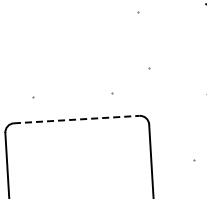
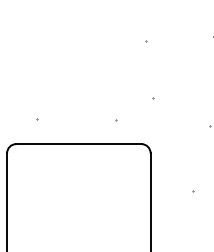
line: (76, 119) -> (78, 144), dashed -> solid

